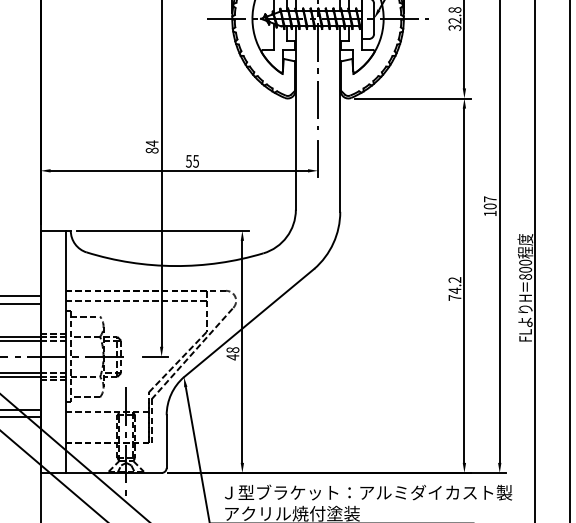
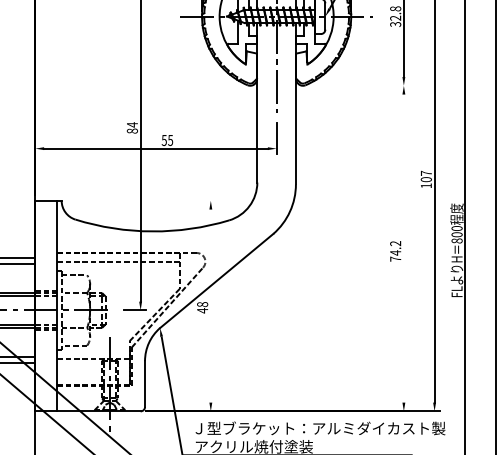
line: (412, 98) -> (358, 85), removed
line: (162, 230) -> (141, 200), removed
line: (463, 285) -> (403, 248), removed
line: (241, 351) -> (210, 305), removed

